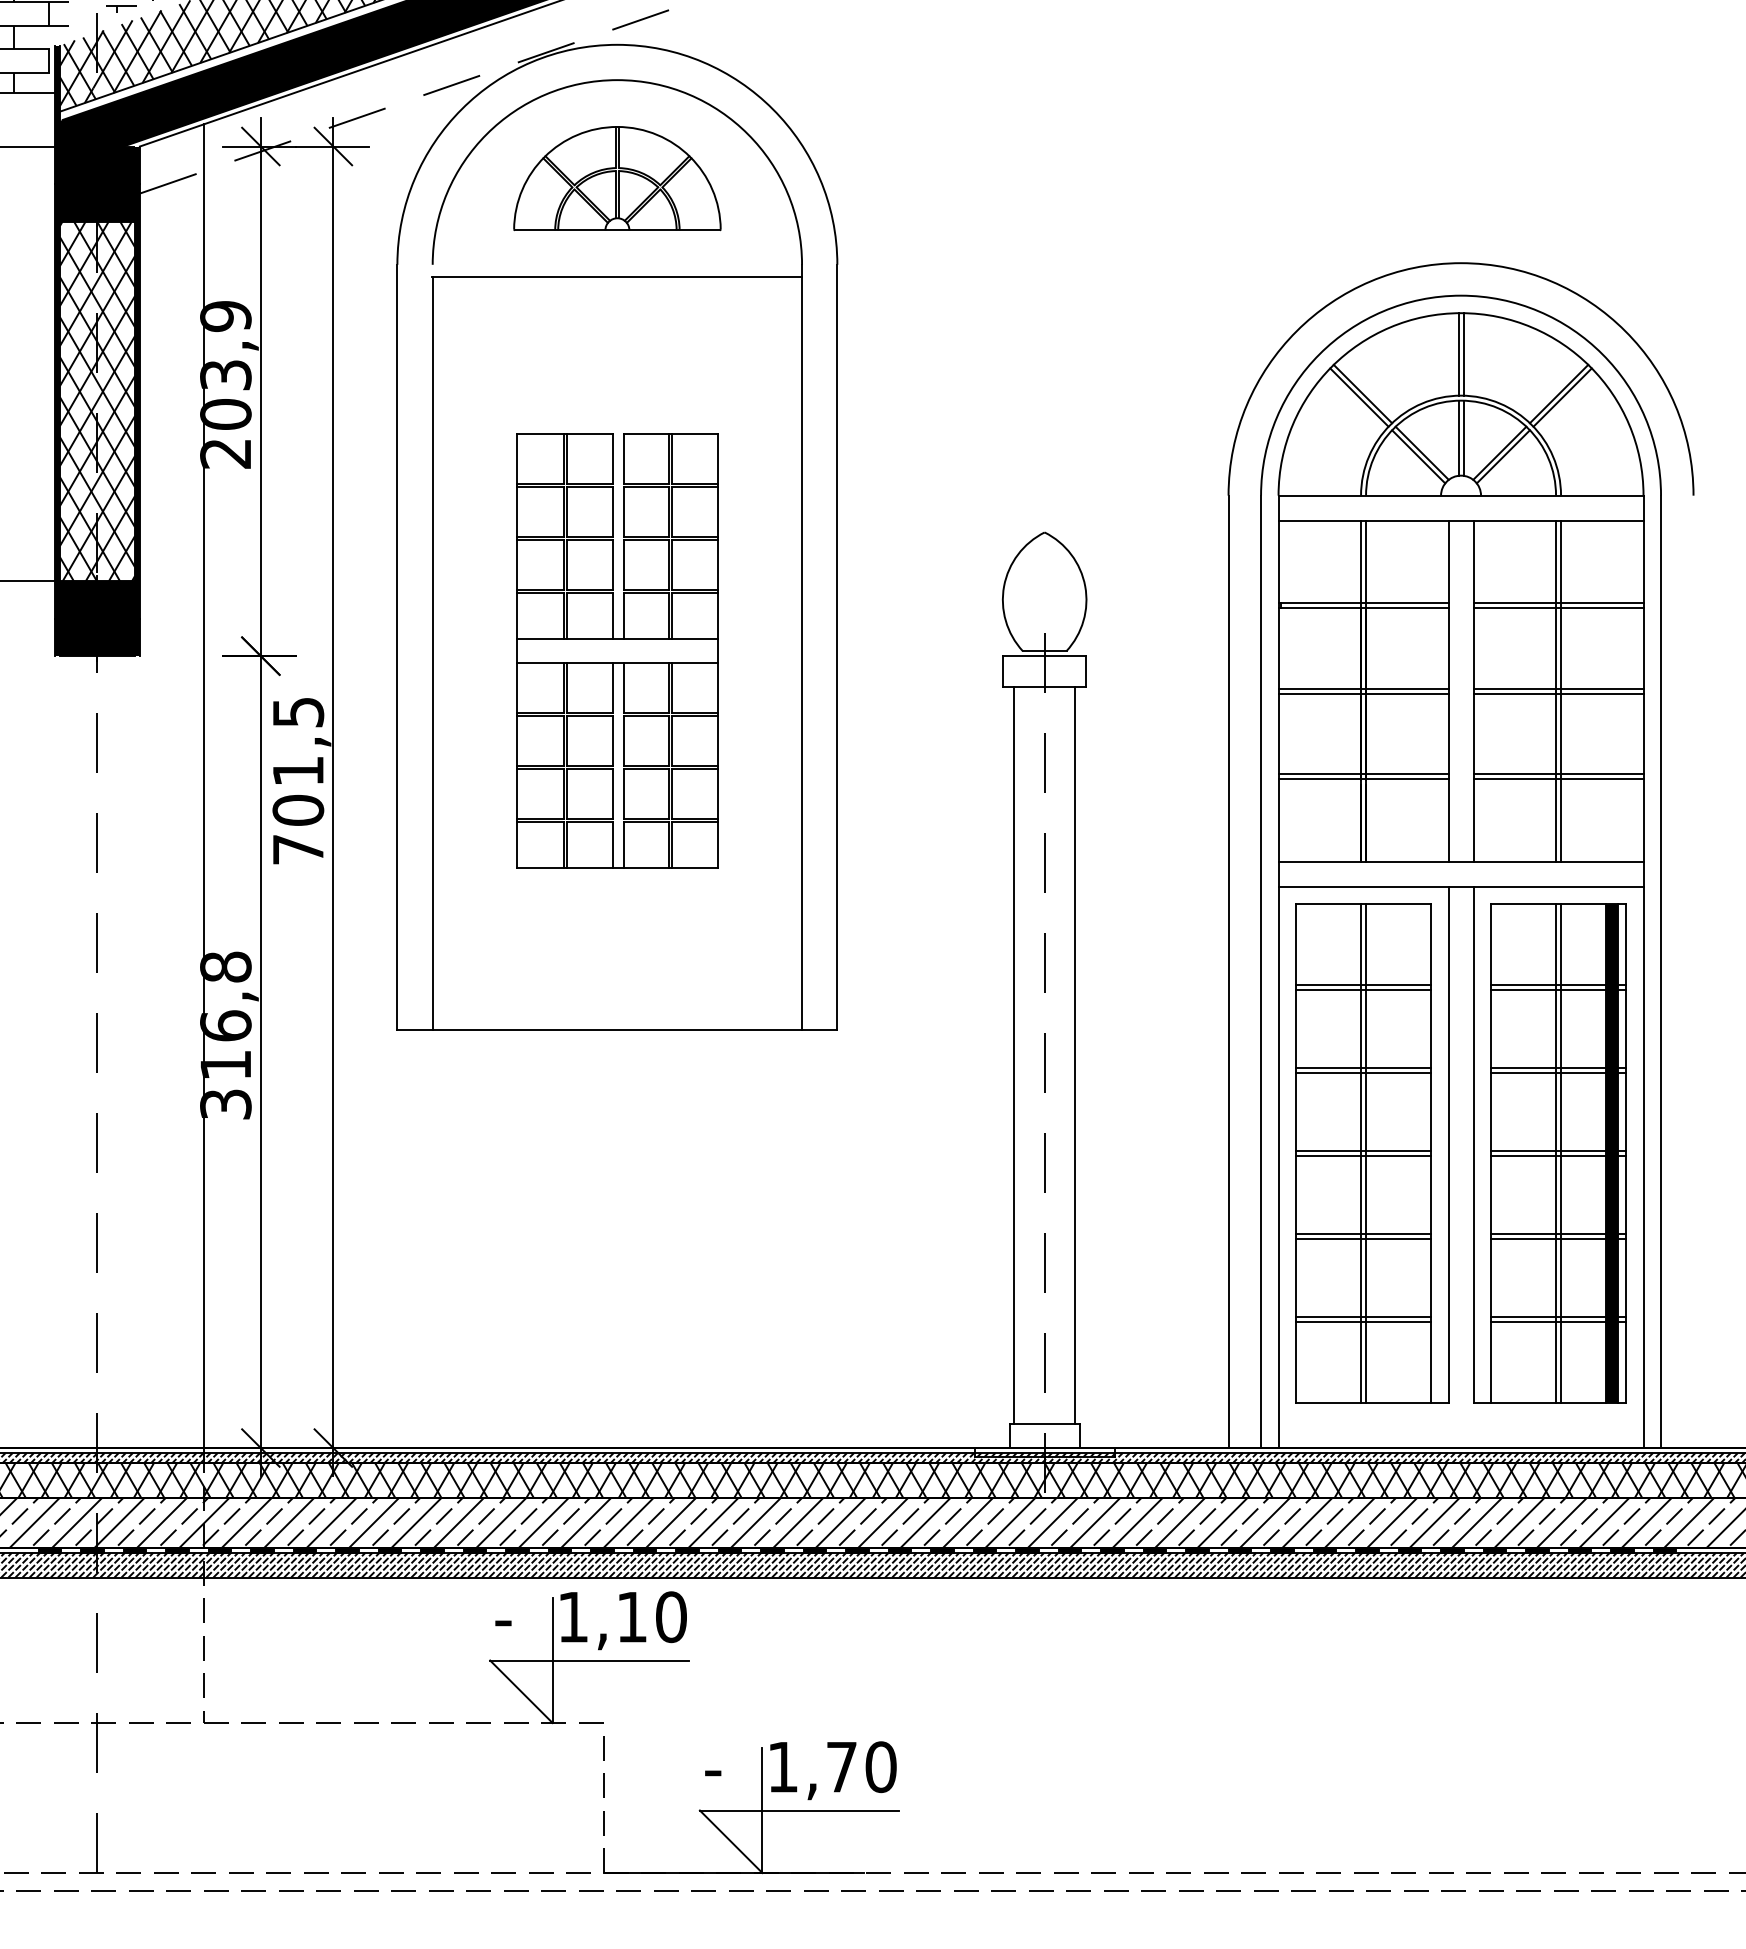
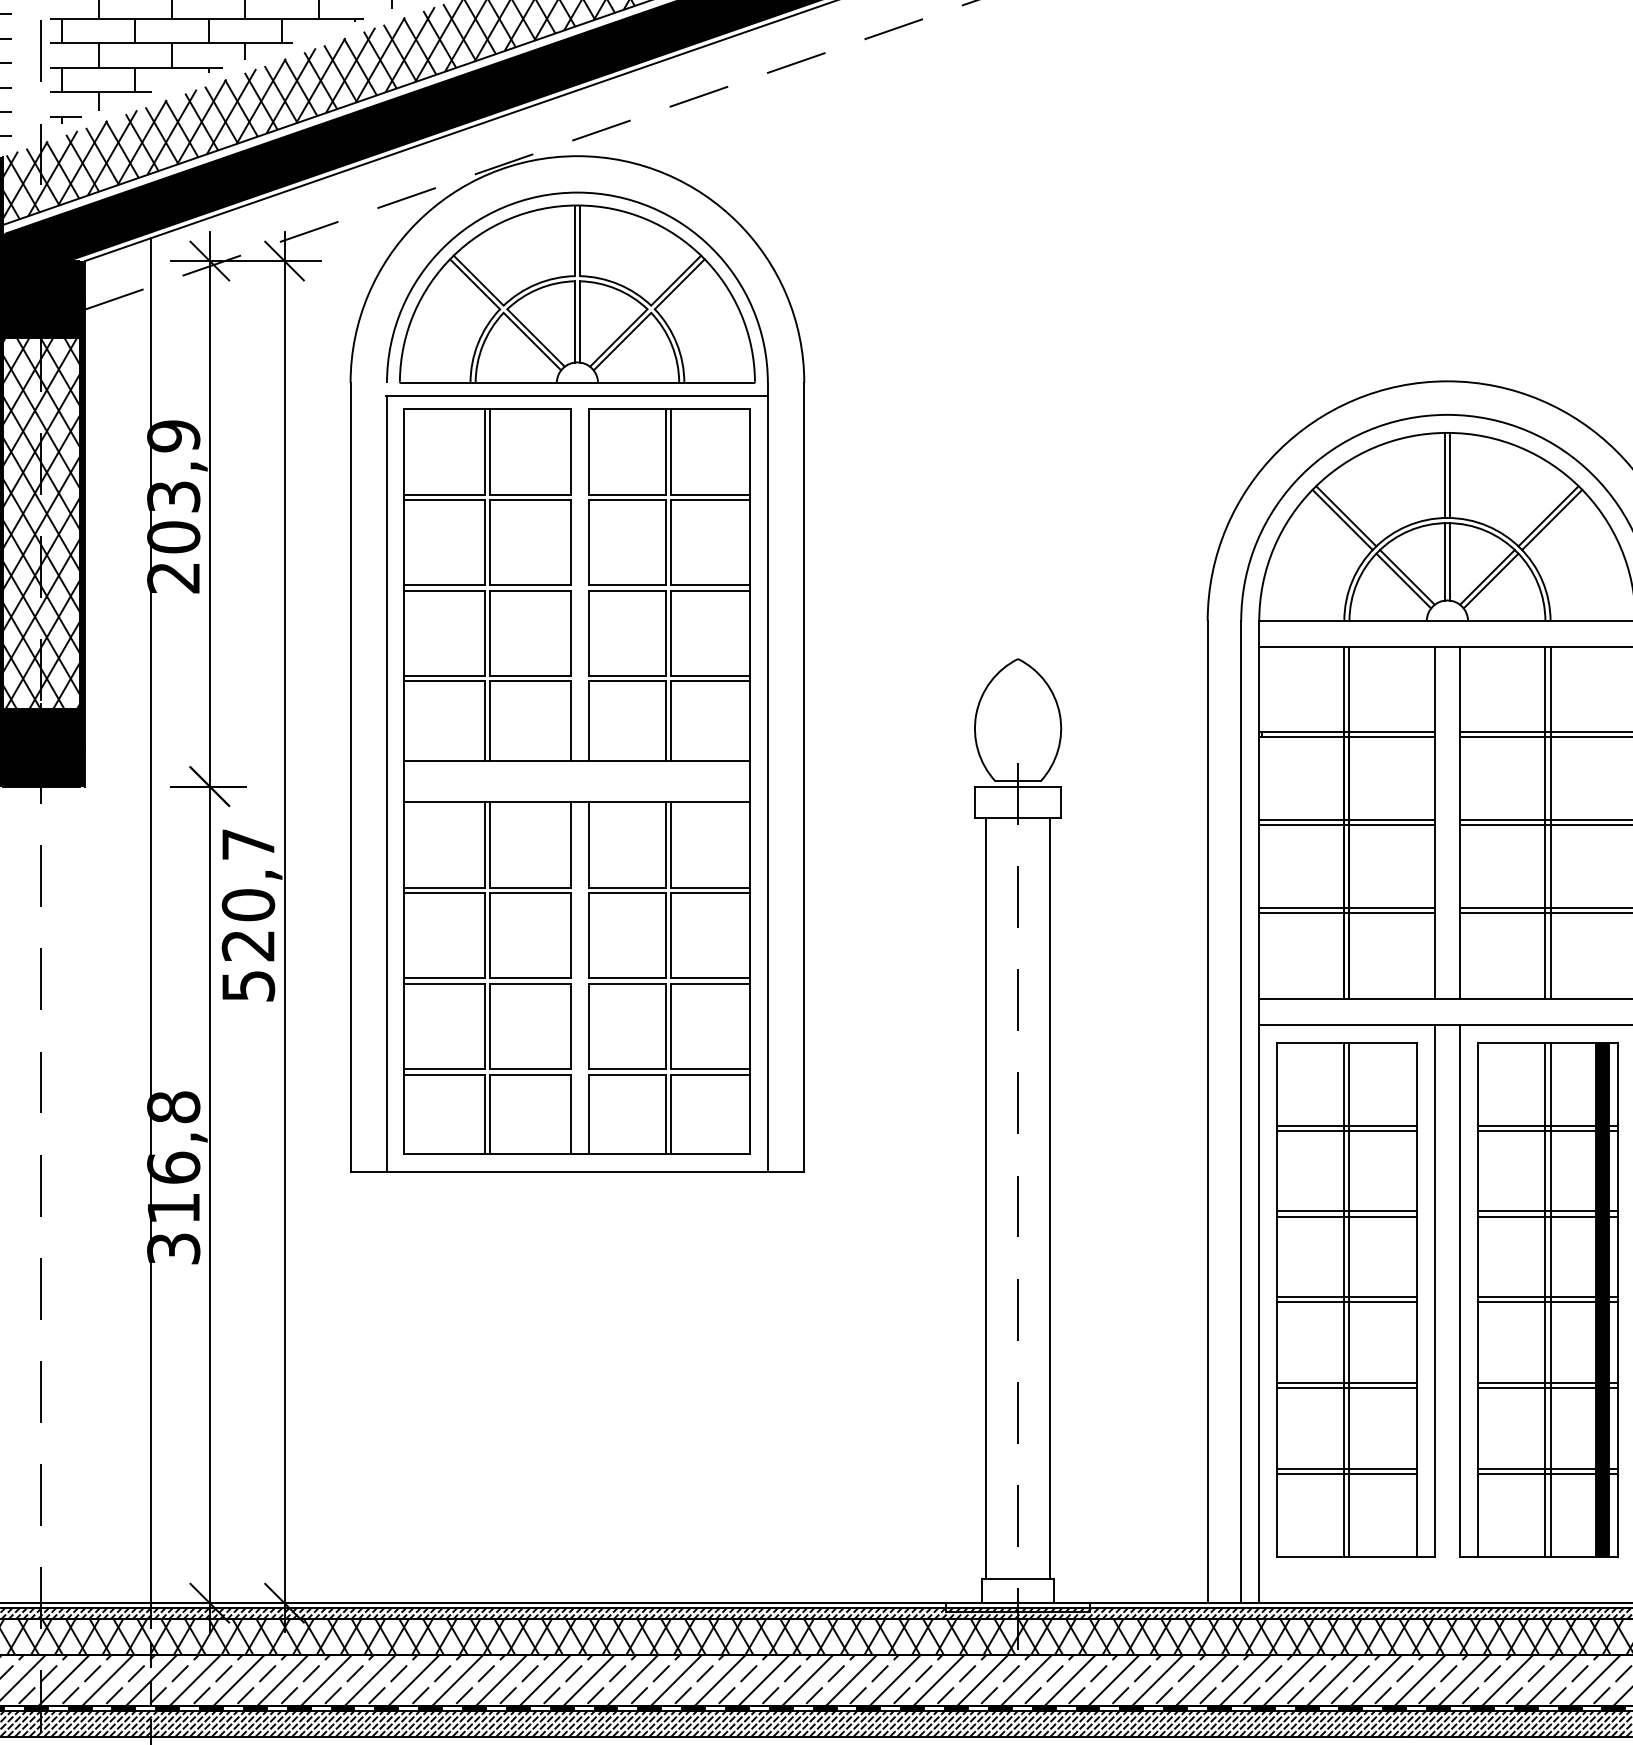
part: (617, 178) -> (577, 294), size x1.67
part: (617, 650) -> (577, 780), size x1.67
text: (298, 781) -> (248, 915), 701,5 -> 520,7

